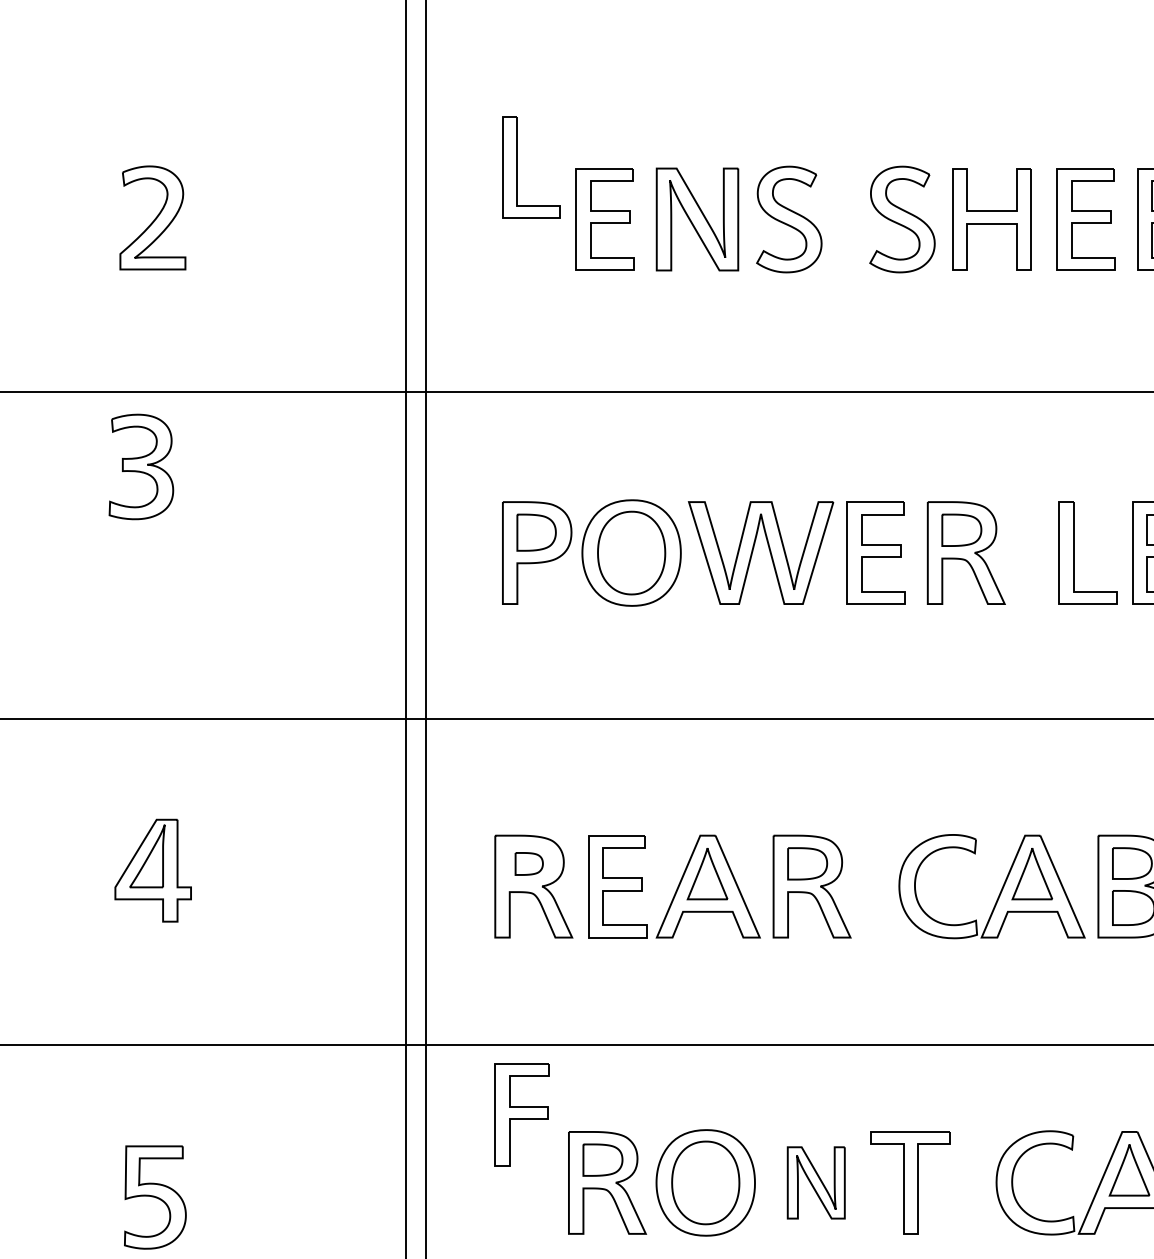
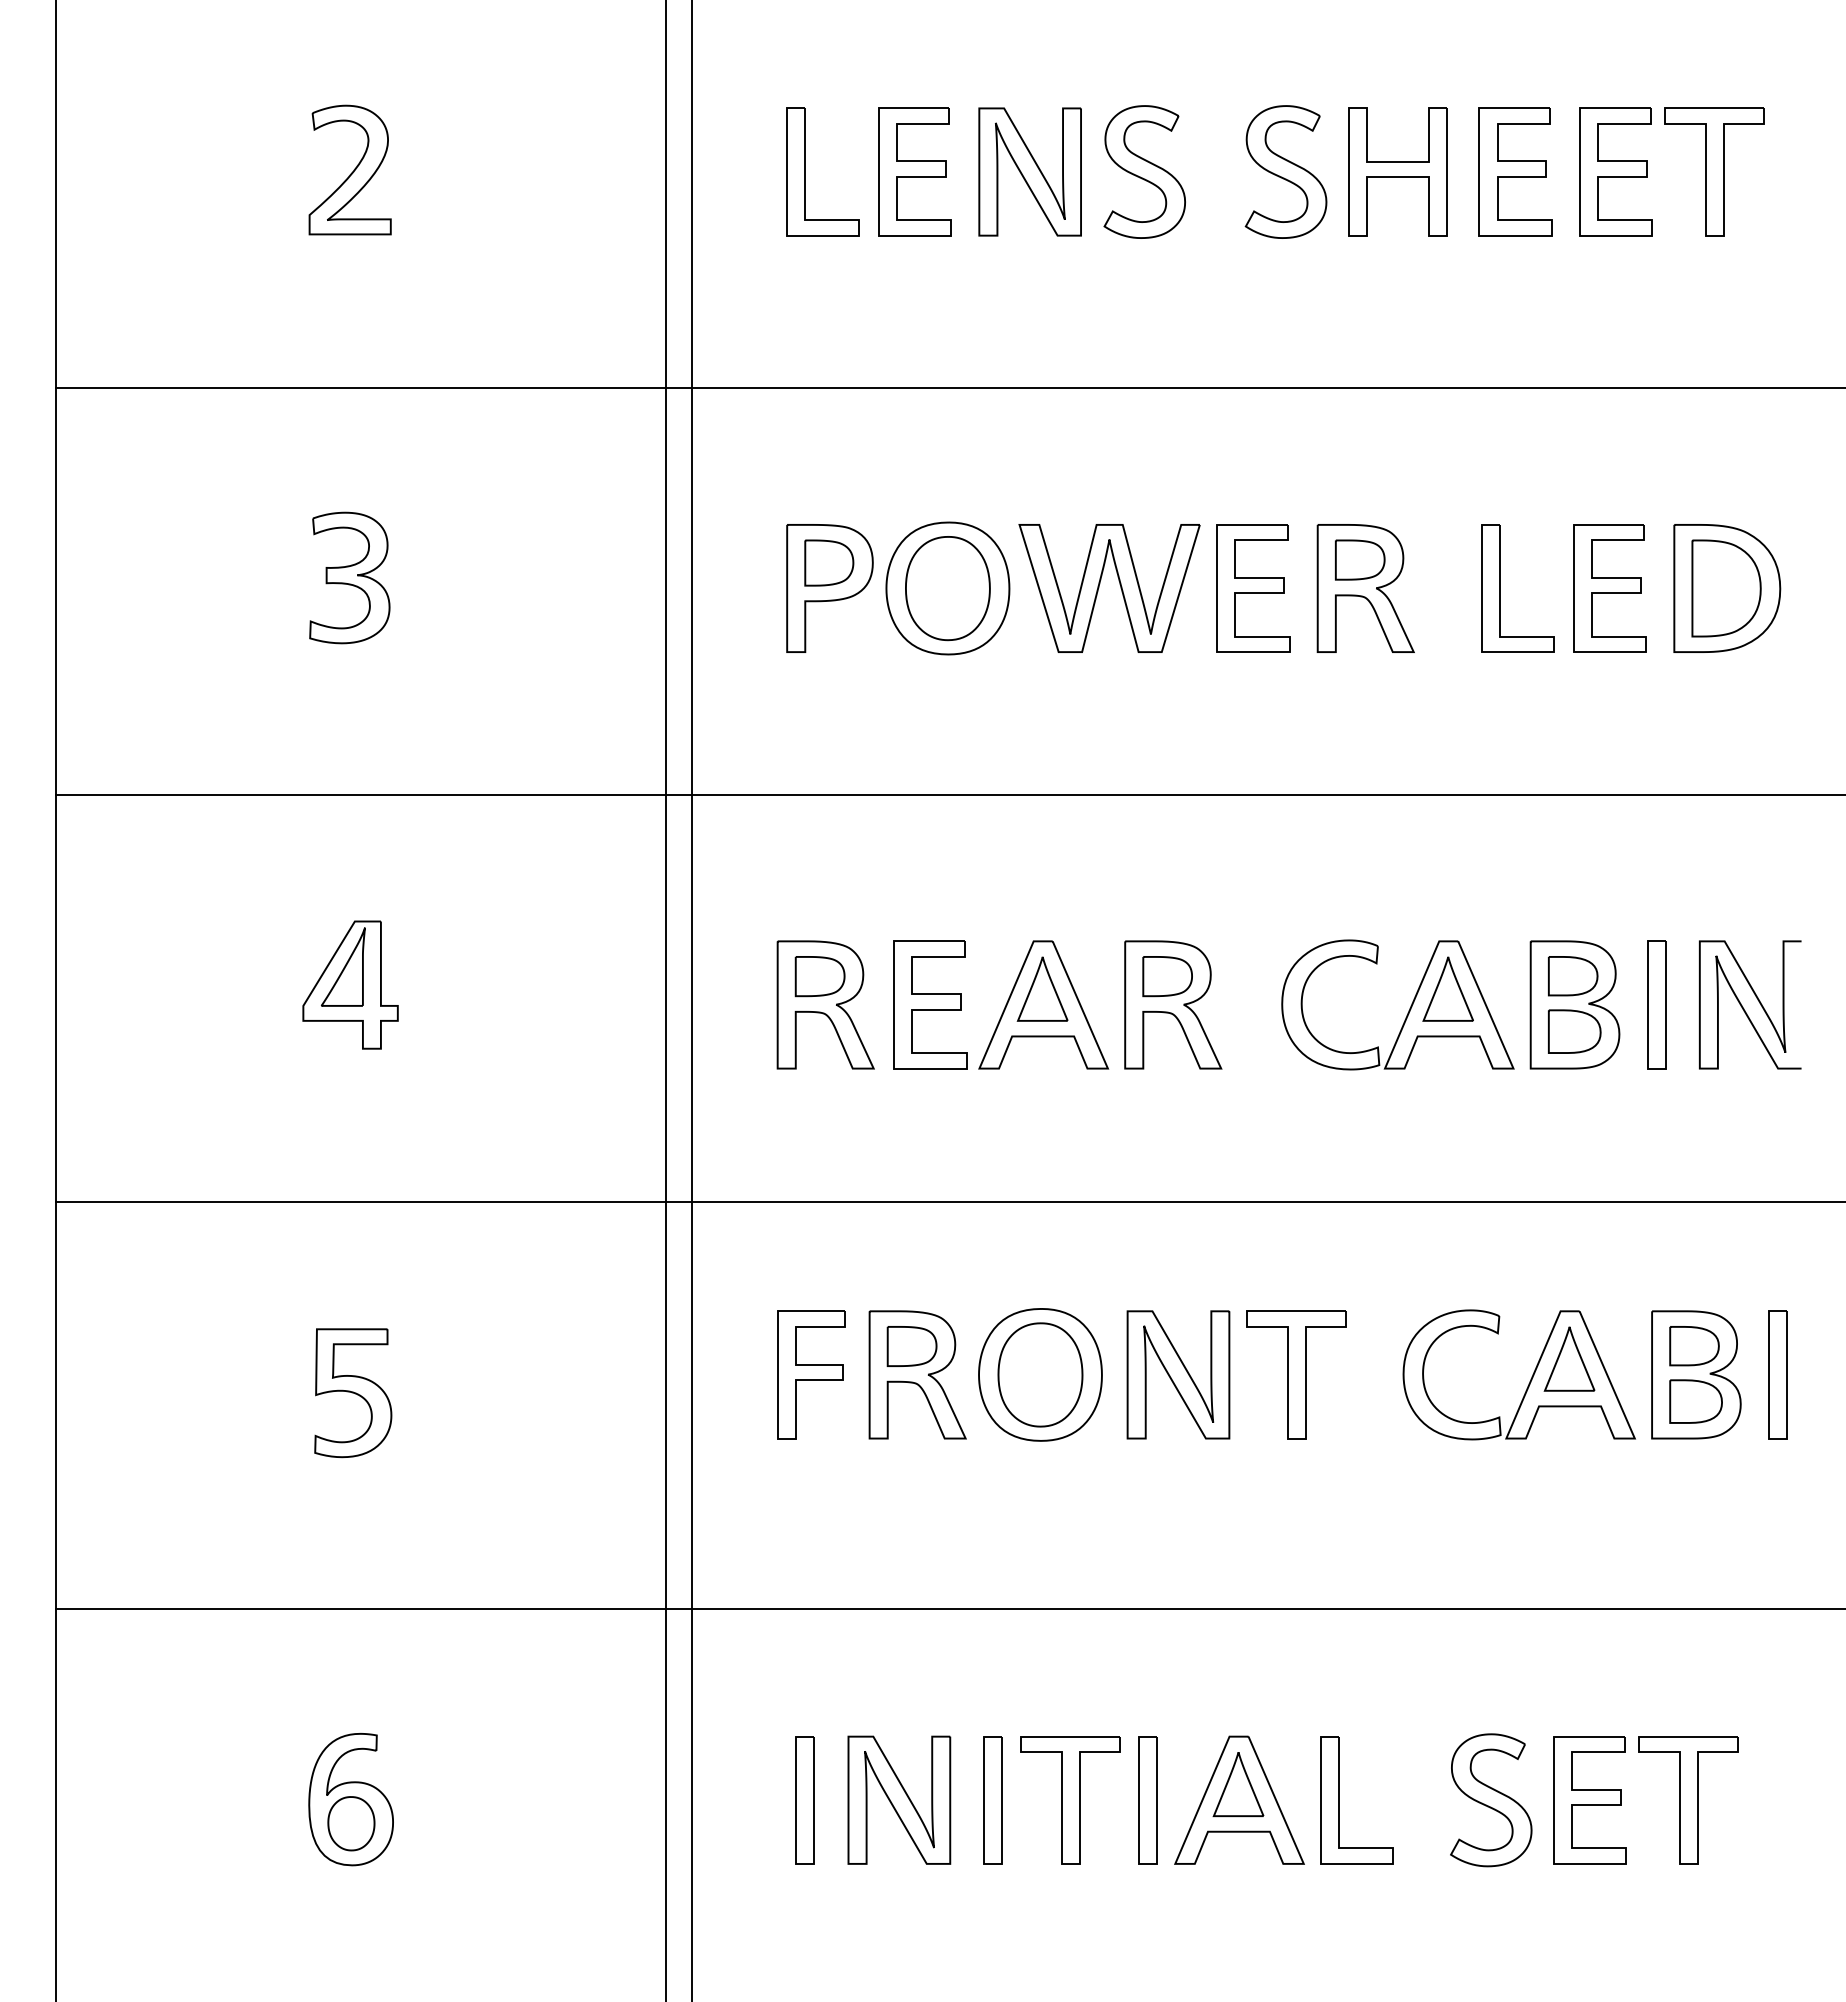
part: (517, 167) -> (805, 171), moved
part: (141, 466) -> (349, 577), moved
part: (528, 863) -> (819, 976), size x1.43
part: (522, 1114) -> (811, 1374), moved
part: (816, 1182) -> (1178, 1374), size x1.43

